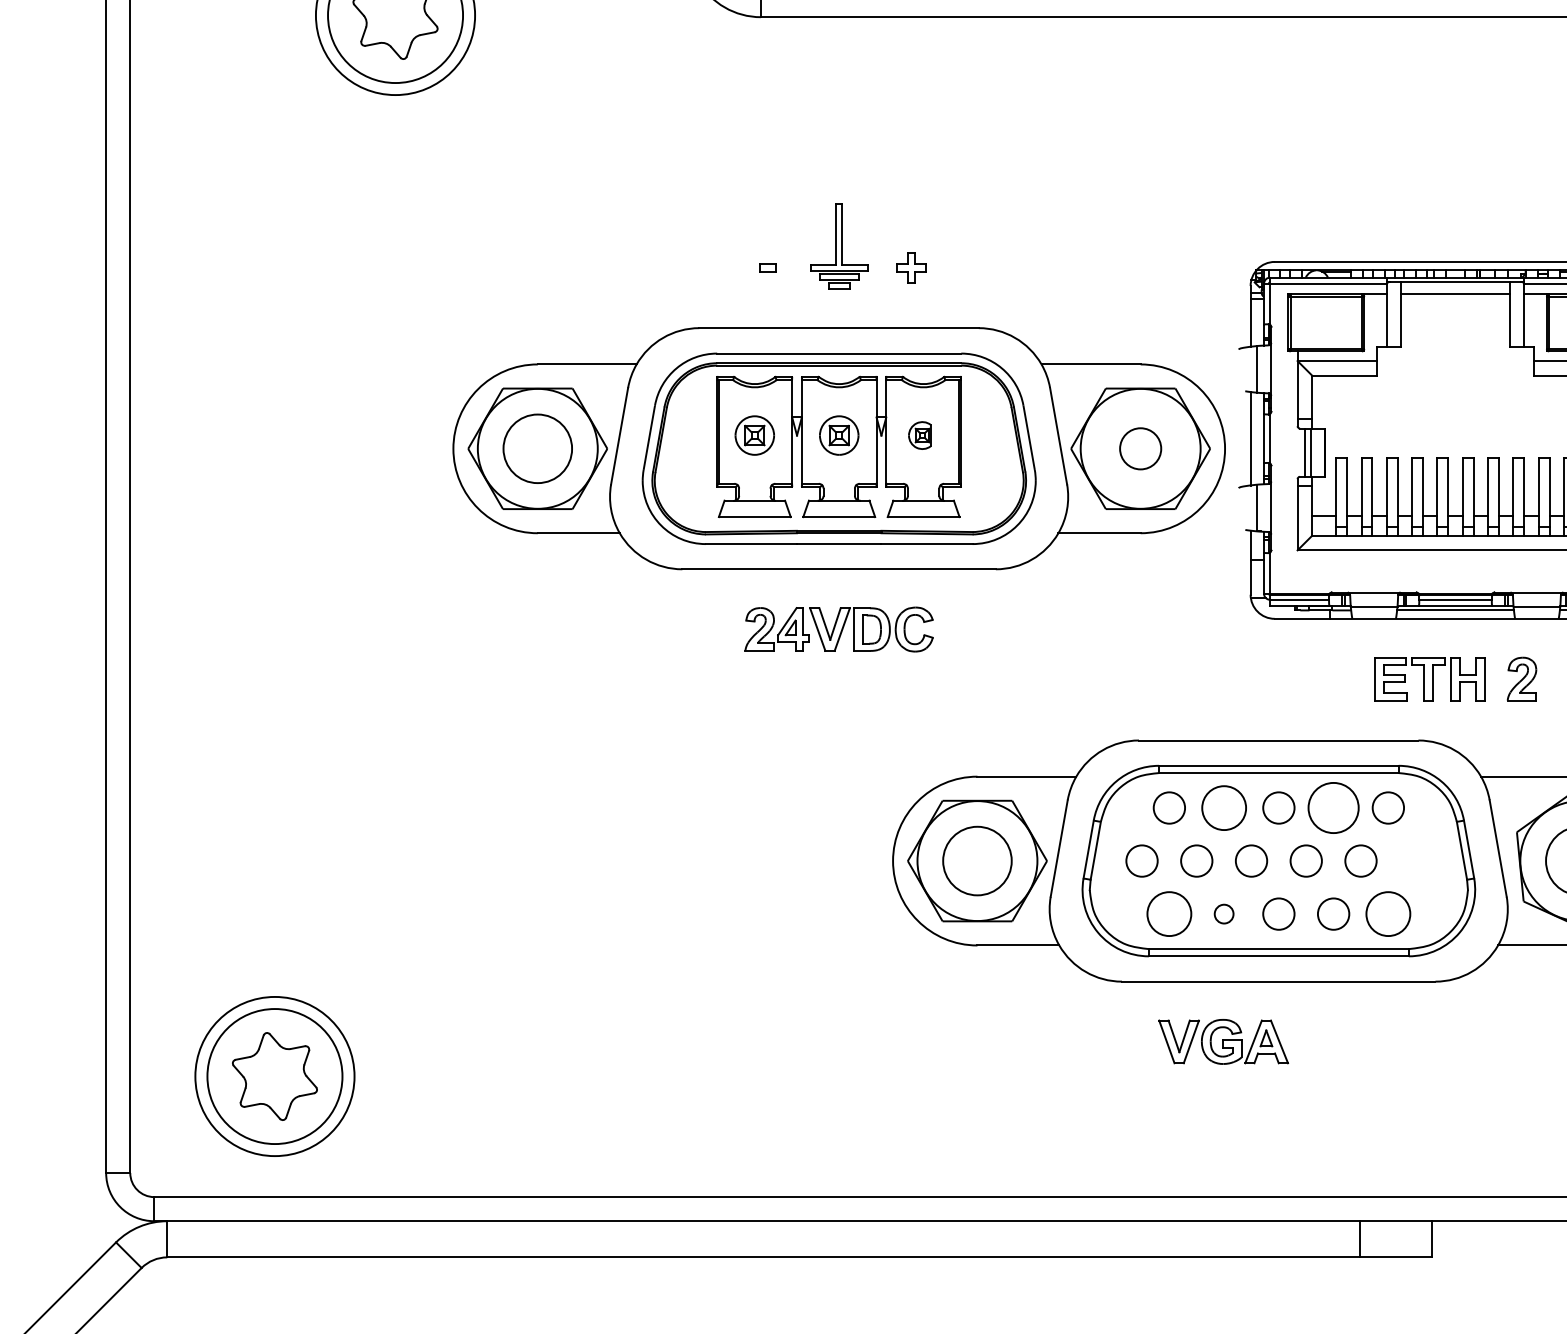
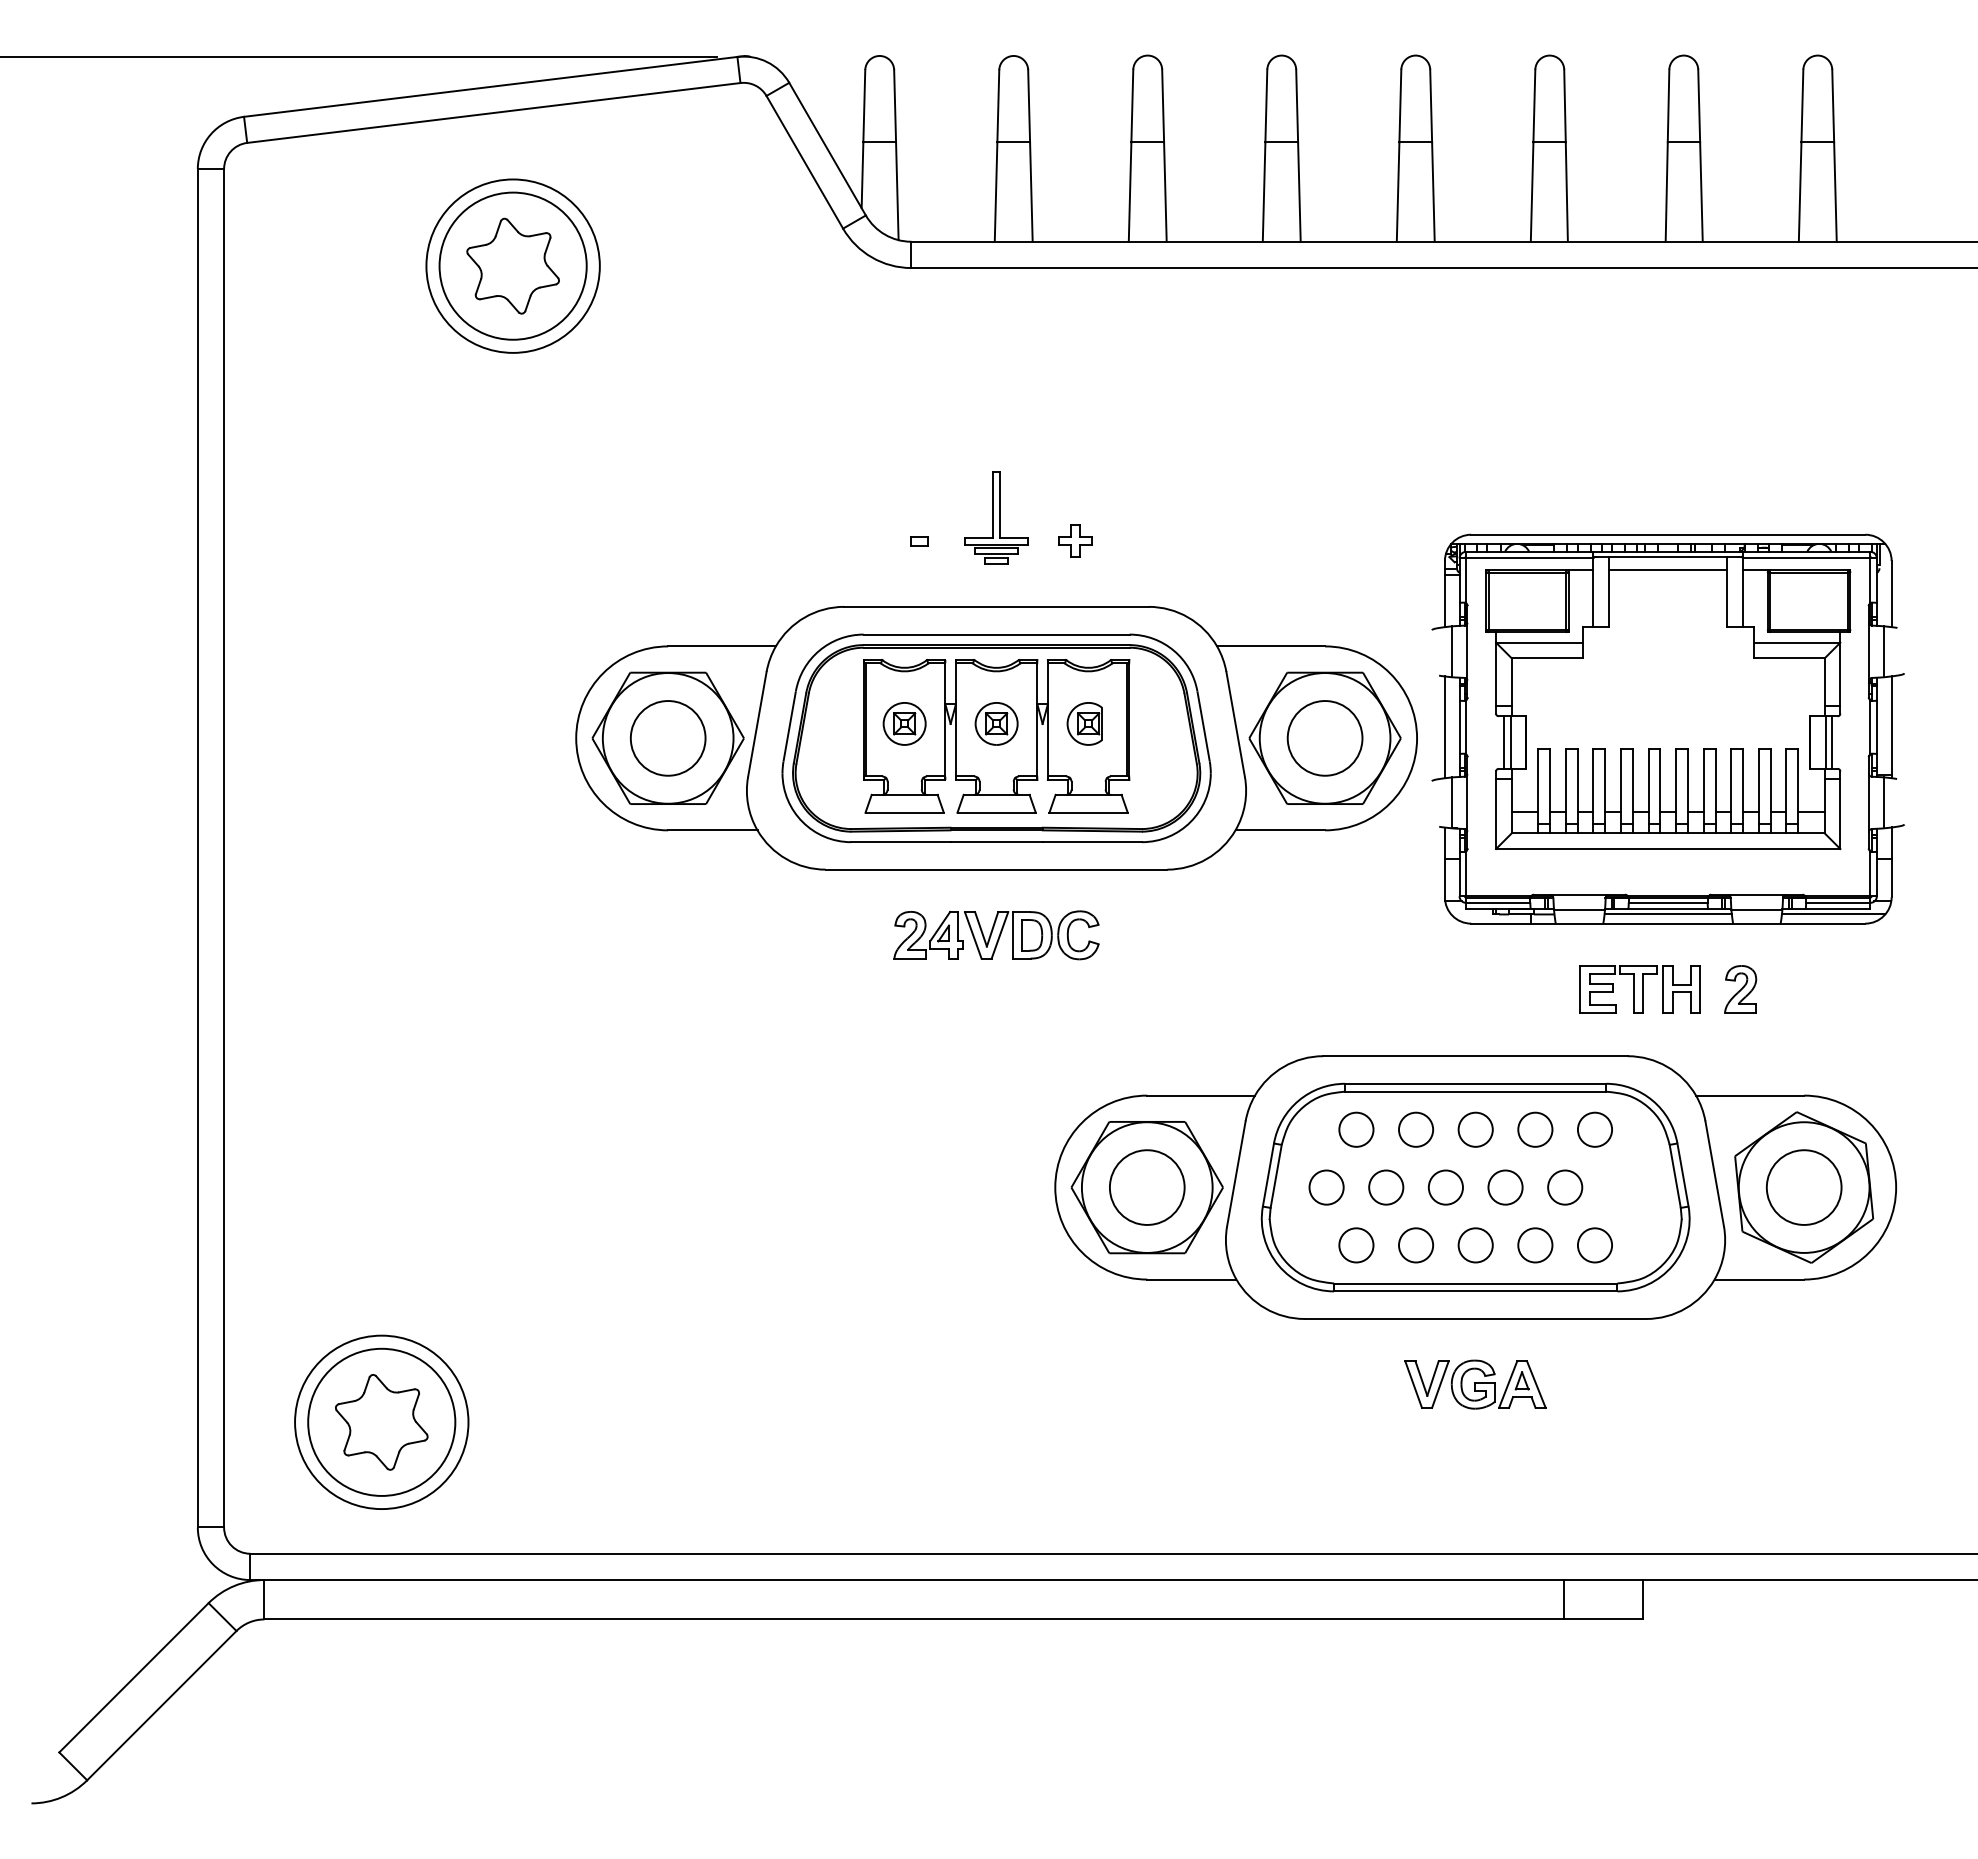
part: (919, 435) -> (1084, 723), size x1.43
circle: (1140, 448) -> (1324, 738), size x1.67
circle: (1223, 807) -> (1415, 1129), size x0.71
circle: (1333, 807) -> (1535, 1129), size x0.62
circle: (1169, 914) -> (1356, 1245), size x0.71
circle: (1224, 914) -> (1416, 1245), size x1.67
circle: (1387, 914) -> (1594, 1245), size x0.71
part: (1223, 1041) -> (1475, 1384), moved

